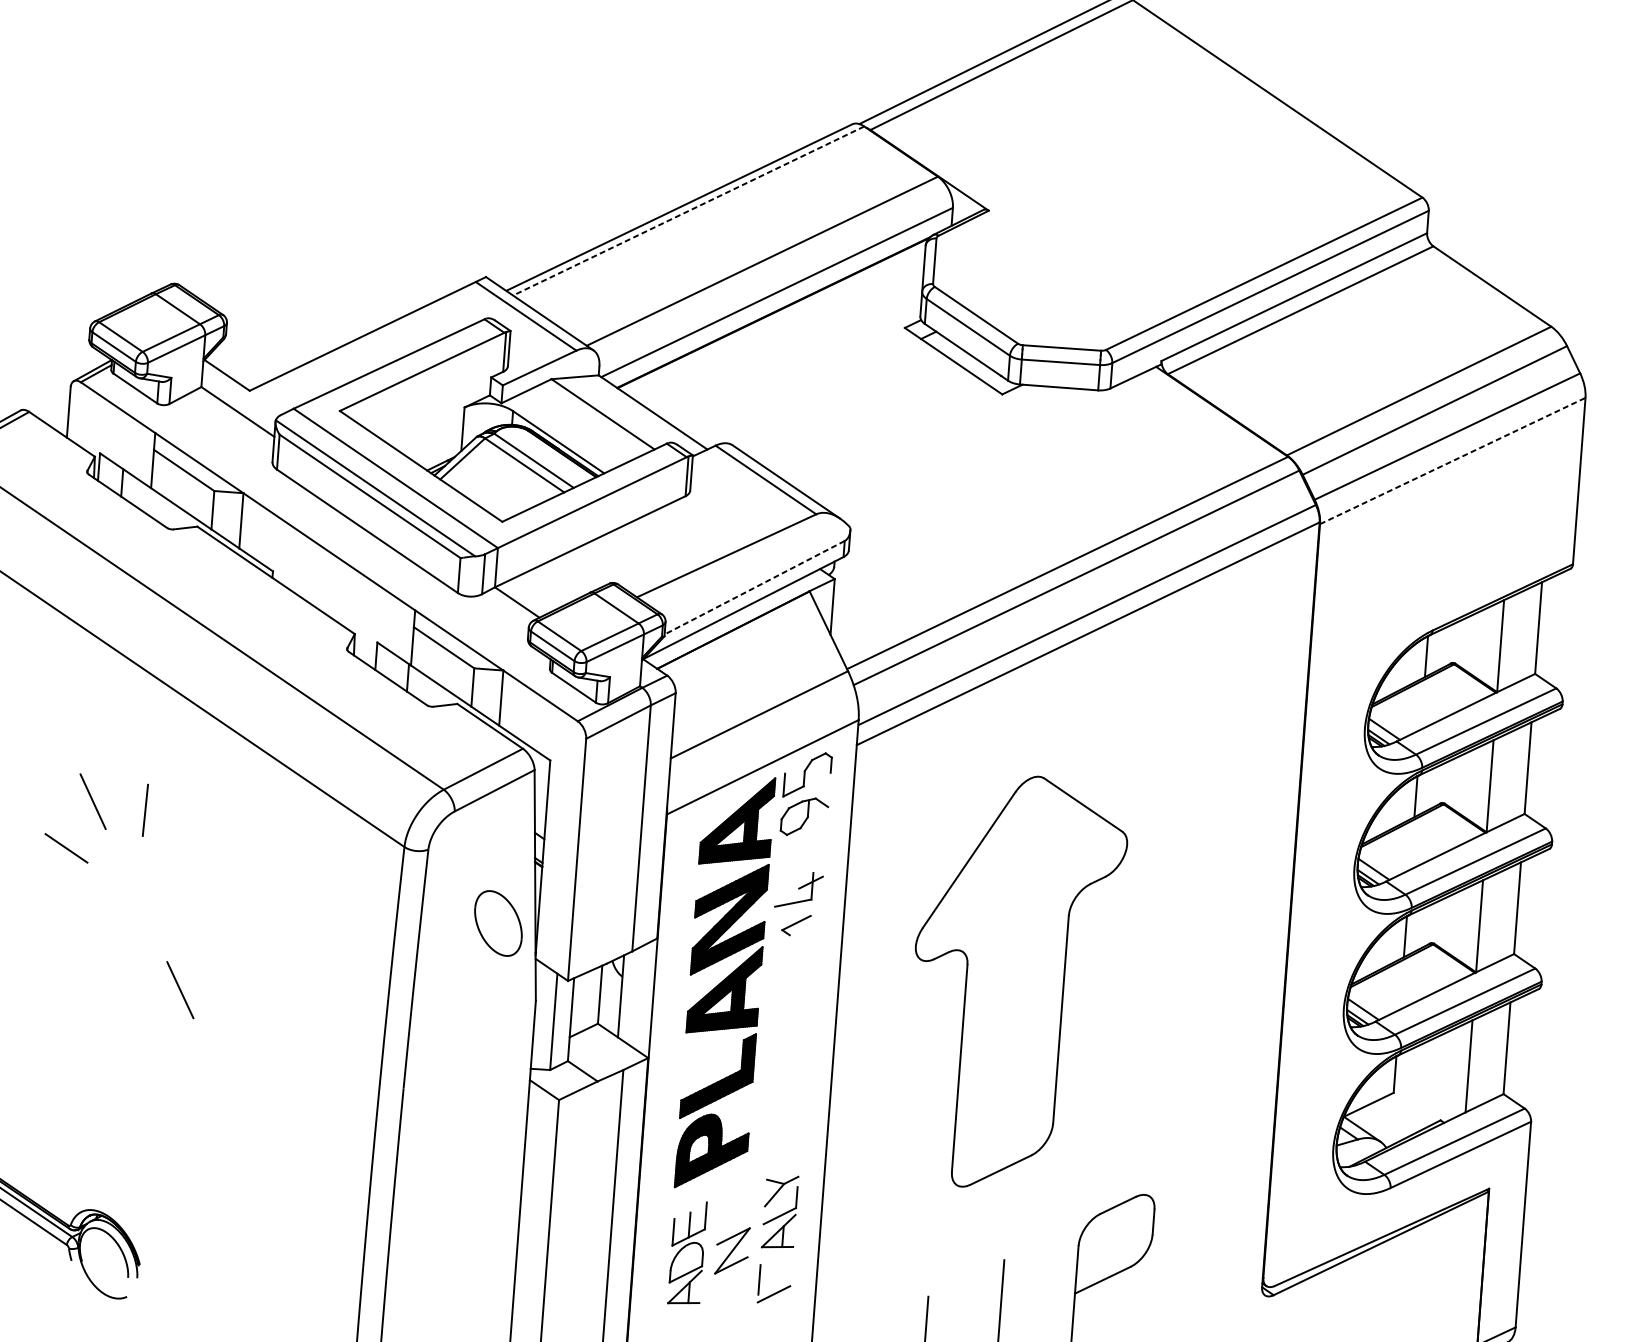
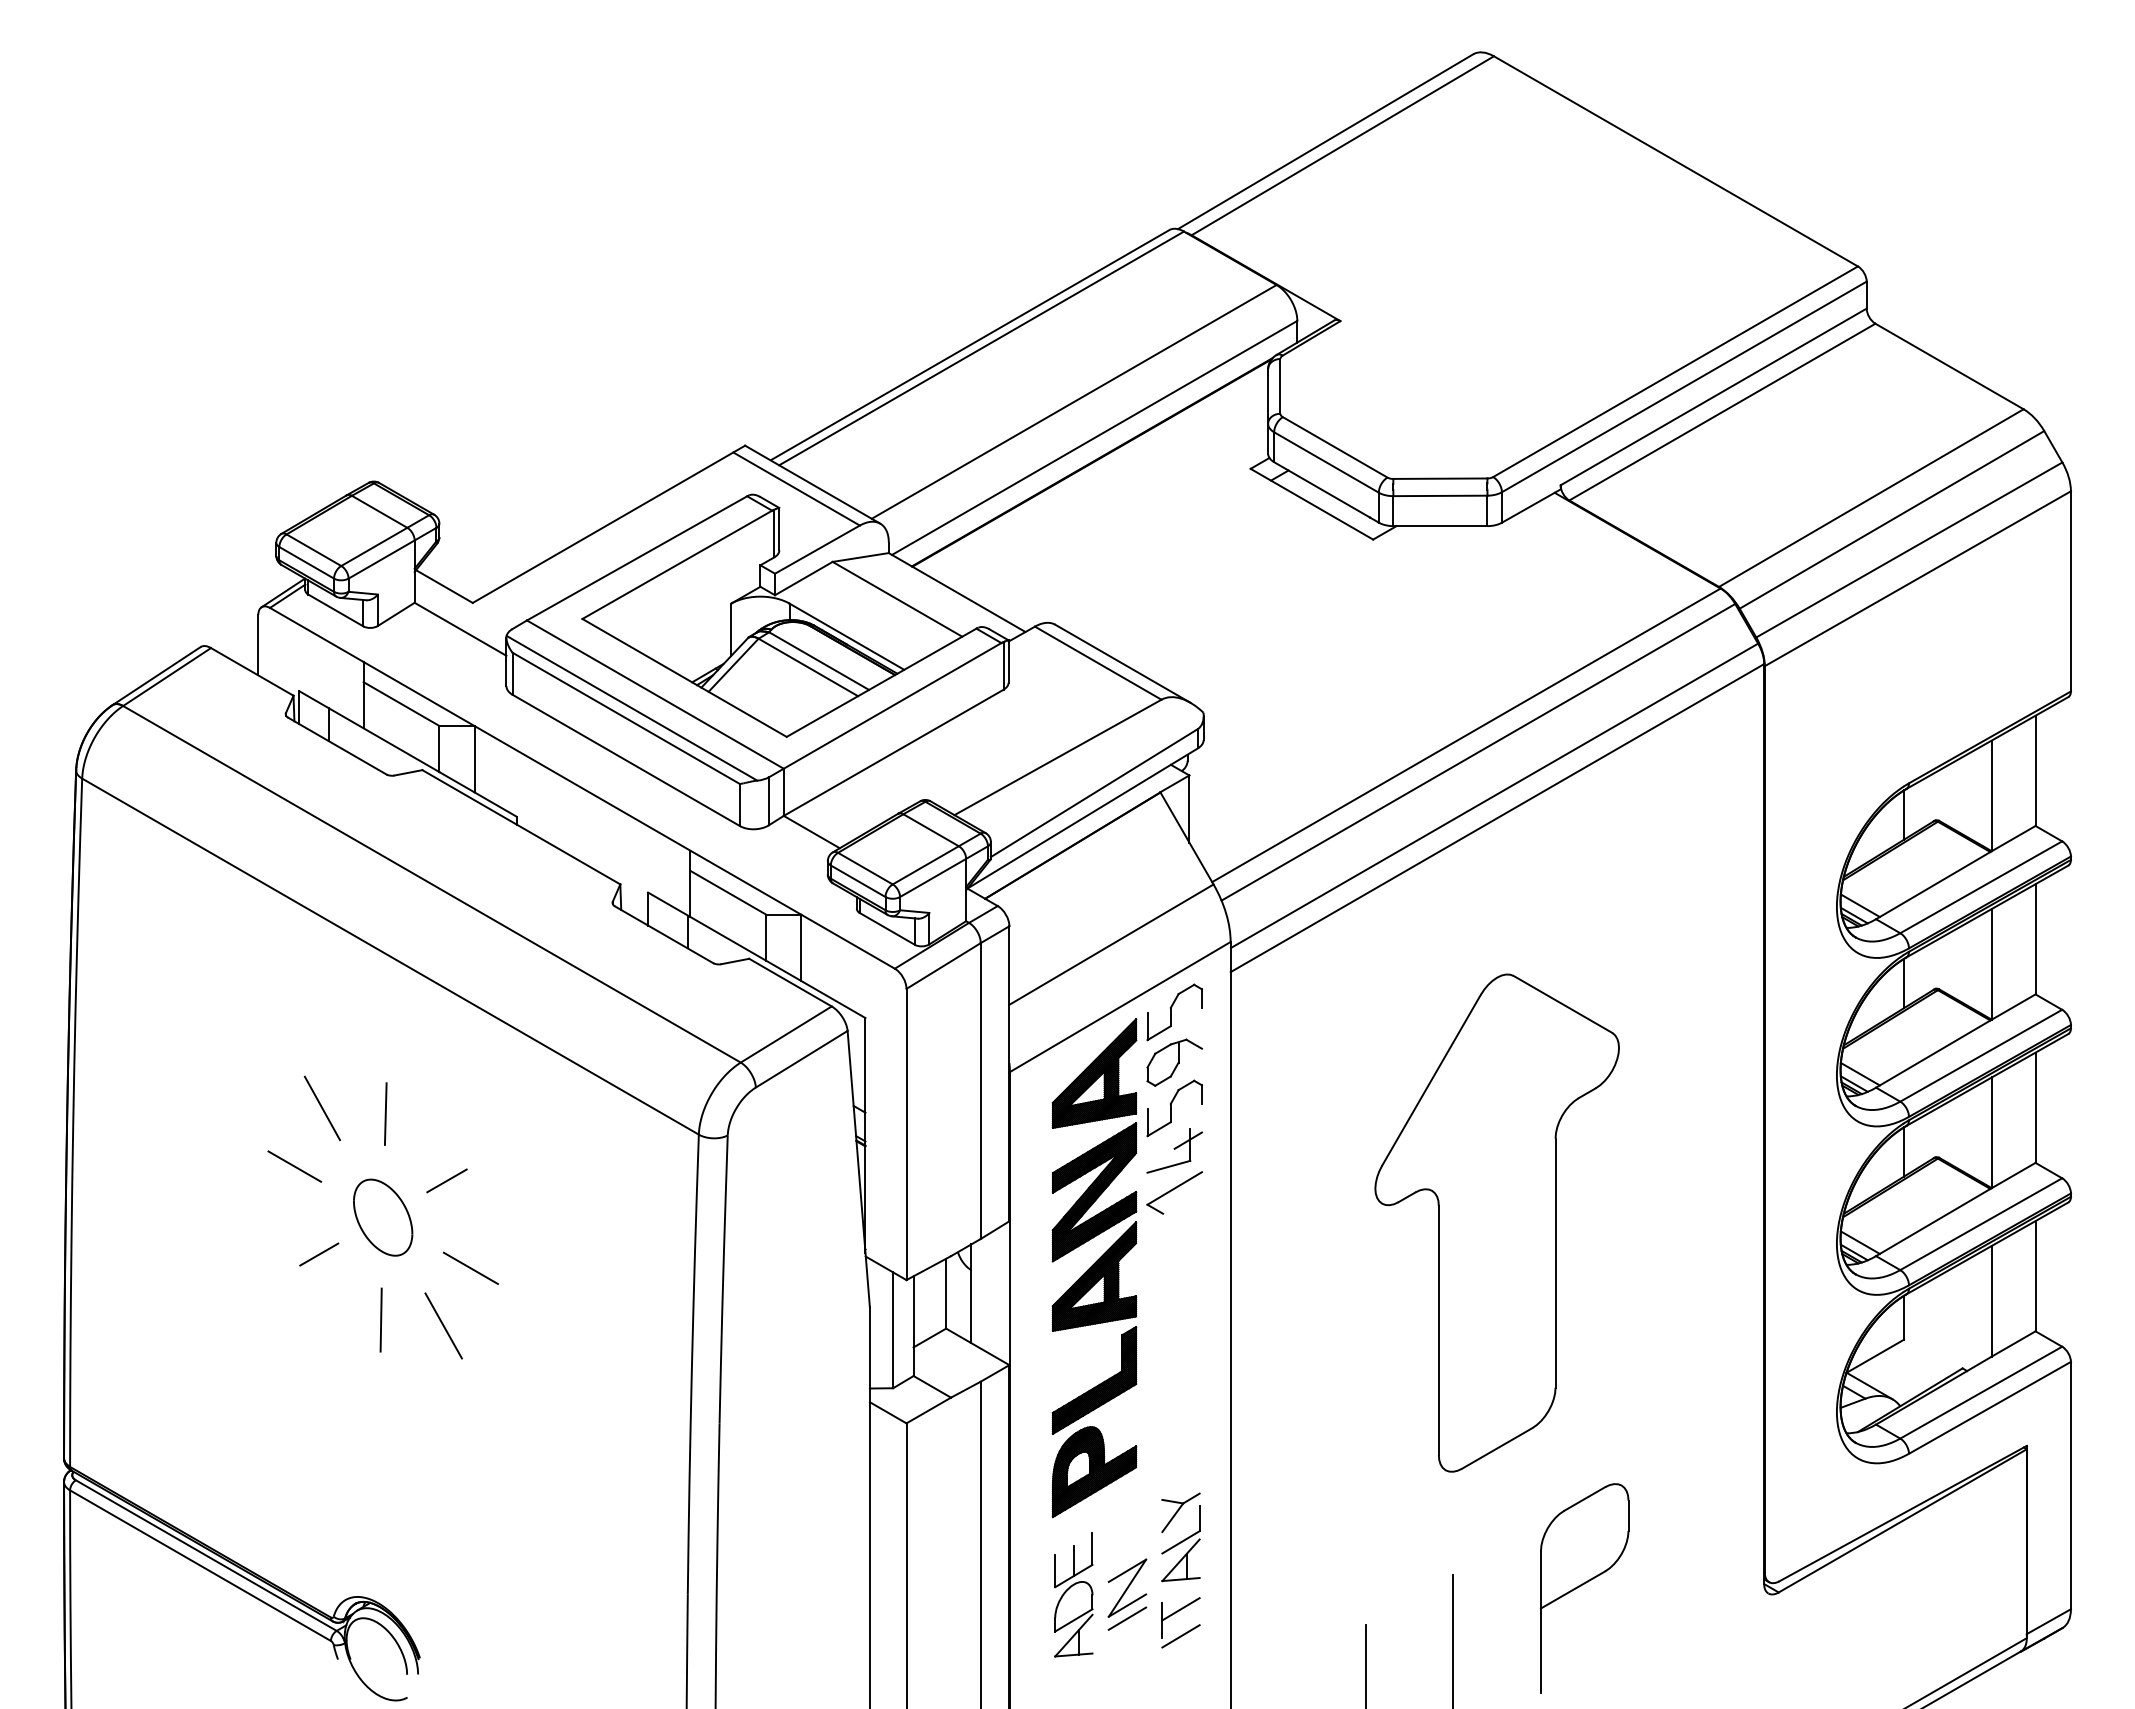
line: (688, 211) -> (981, 348), dashed -> solid
line: (1453, 460) -> (1918, 578), dashed -> solid
line: (754, 588) -> (1094, 793), dashed -> solid
part: (801, 855) -> (1174, 1108), added
line: (191, 869) -> (446, 1180), added
line: (81, 922) -> (319, 1254), added
part: (498, 923) -> (383, 1217), moved
part: (796, 924) -> (1174, 1192), size x1.67
line: (206, 943) -> (470, 1267), added
line: (128, 980) -> (380, 1319), added
part: (1014, 982) -> (1496, 1222), moved
line: (775, 1271) -> (1180, 1609), added
line: (730, 1276) -> (1127, 1618), added

